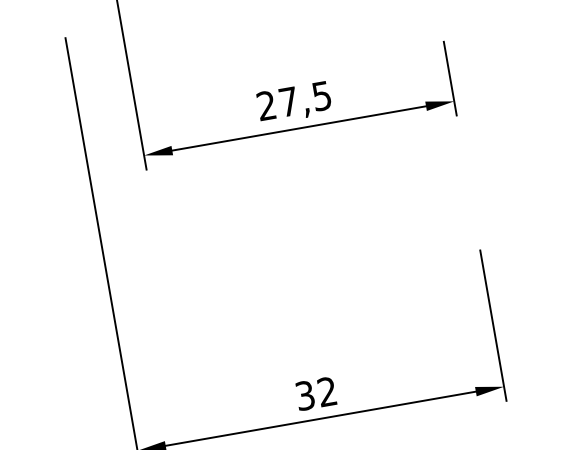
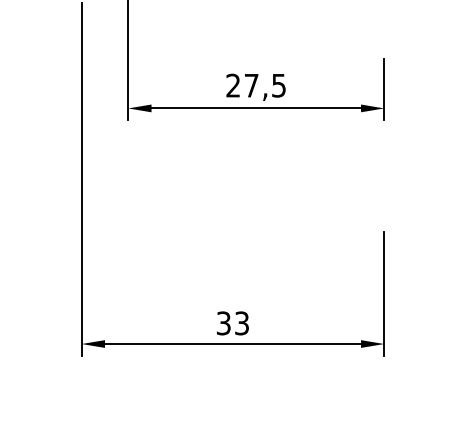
text: (326, 392) -> (241, 323), 32 -> 33

